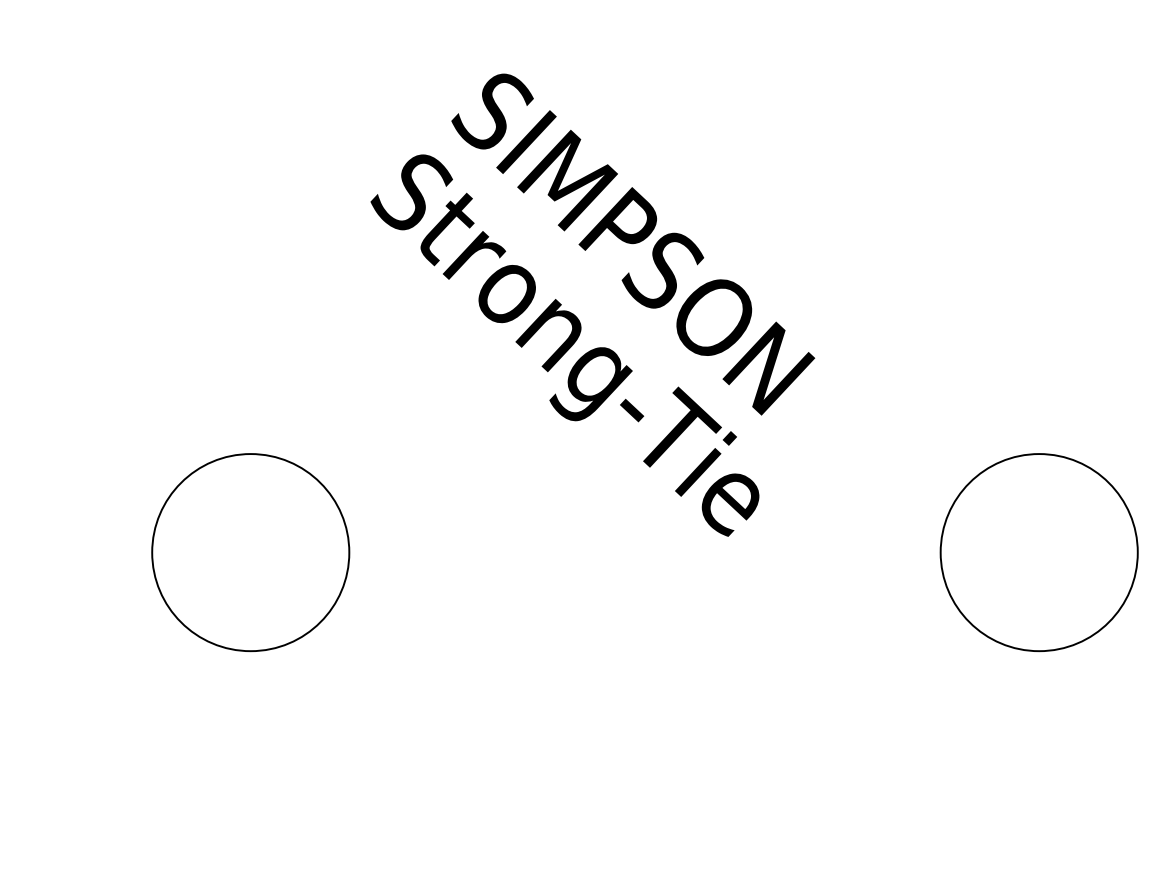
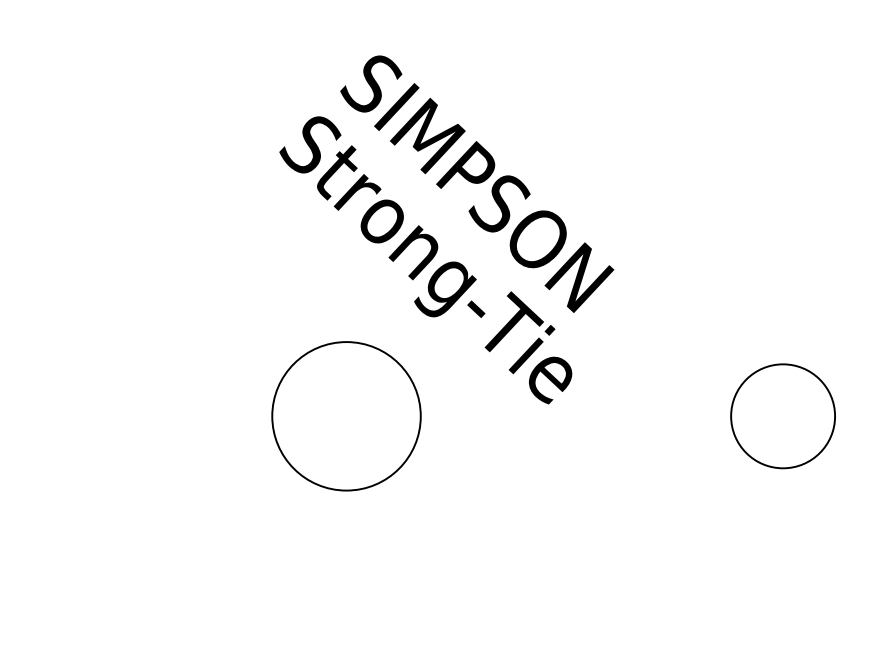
circle: (250, 552) -> (346, 416), moved
circle: (1038, 552) -> (782, 416), size x0.7

